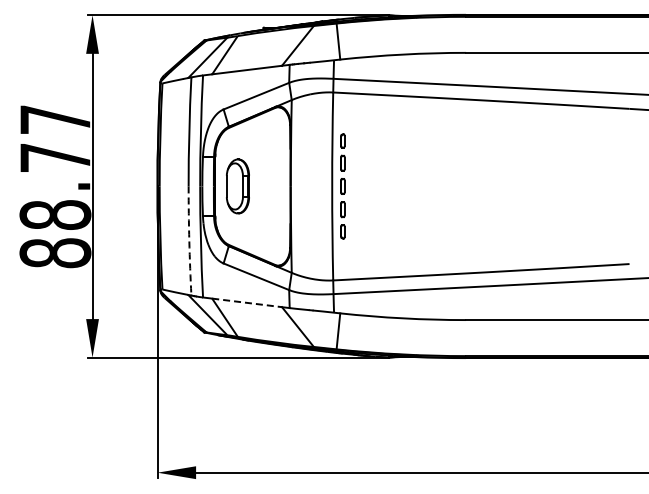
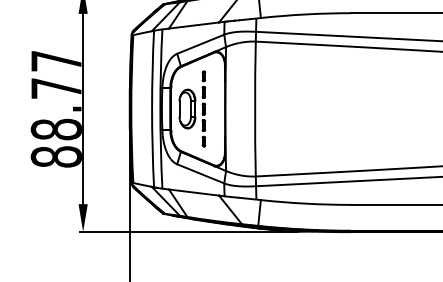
part: (342, 186) -> (203, 109), moved
arc: (189, 241) -> (152, 148), dashed -> solid
line: (247, 302) -> (194, 192), dashed -> solid

